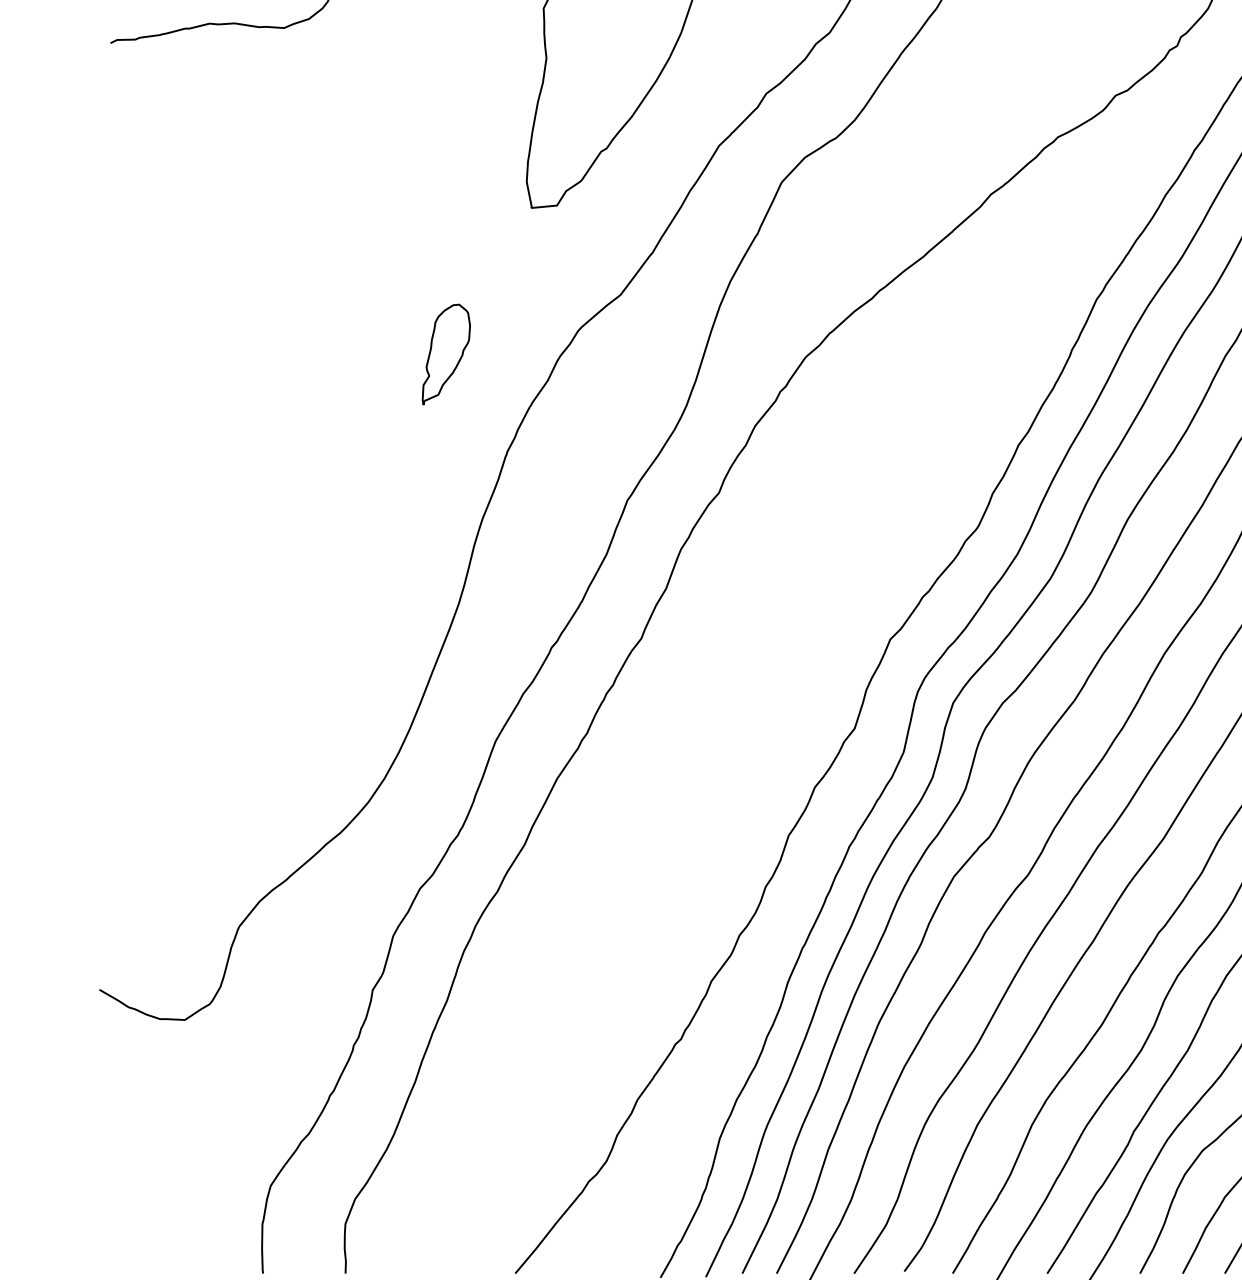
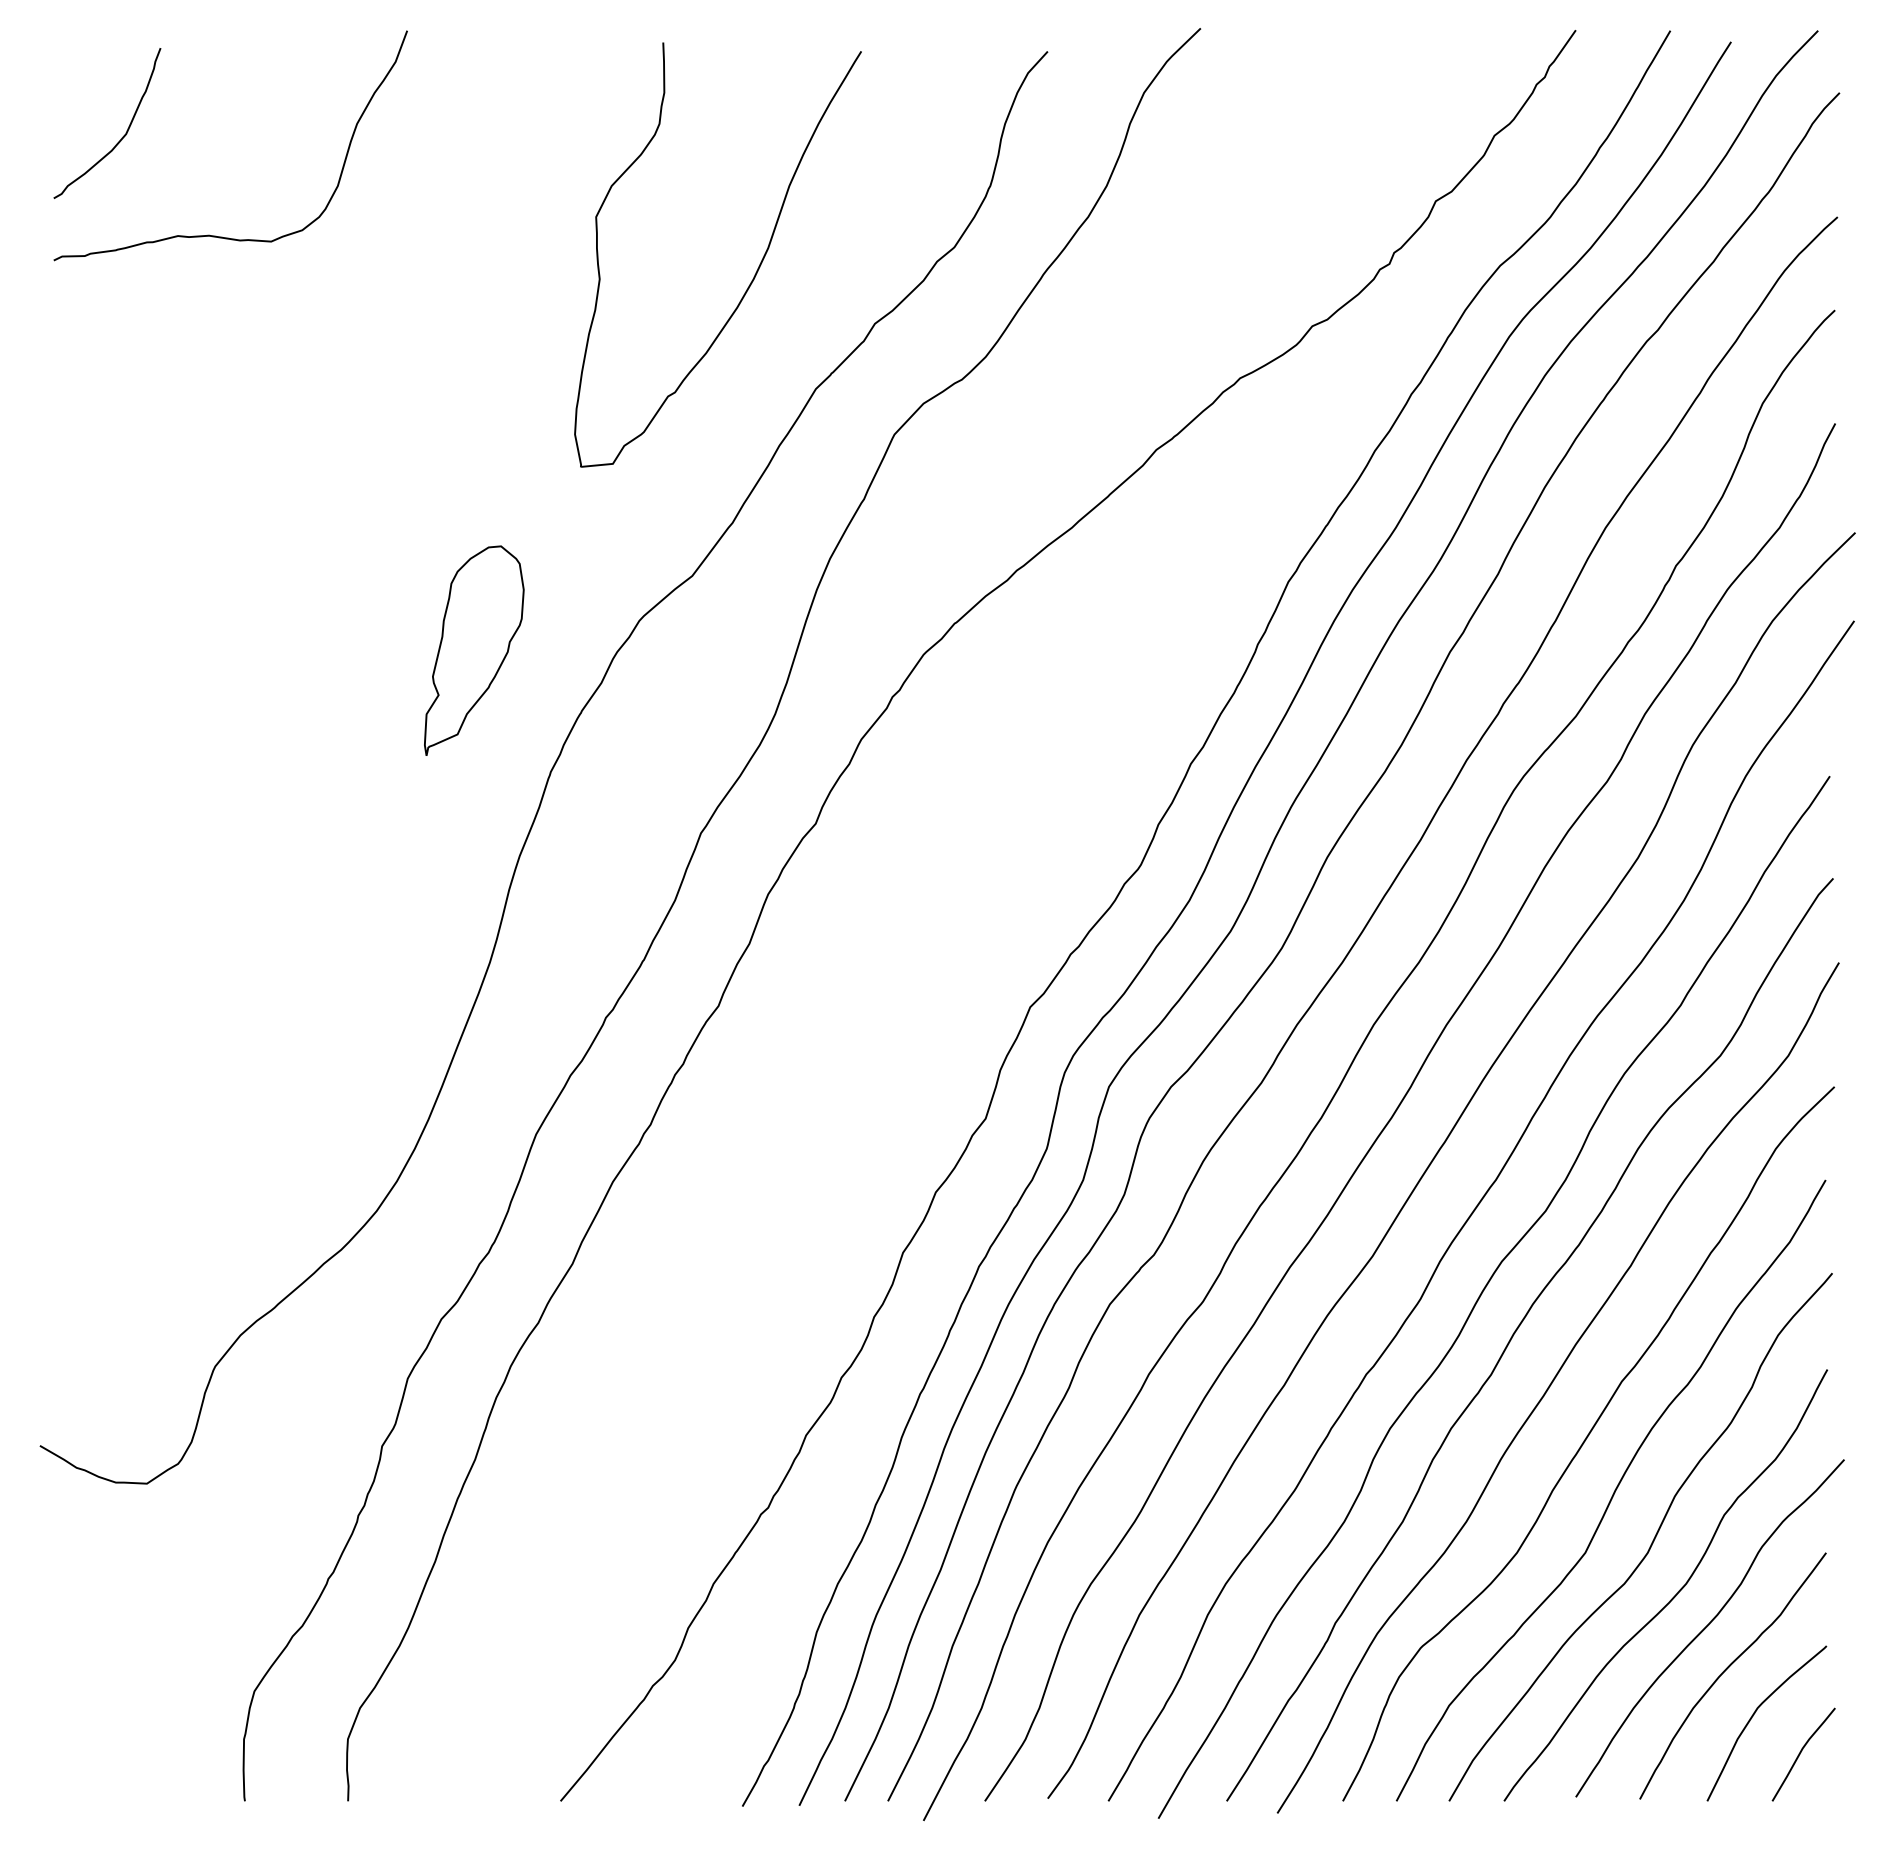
part: (446, 354) -> (474, 650), size x1.67

